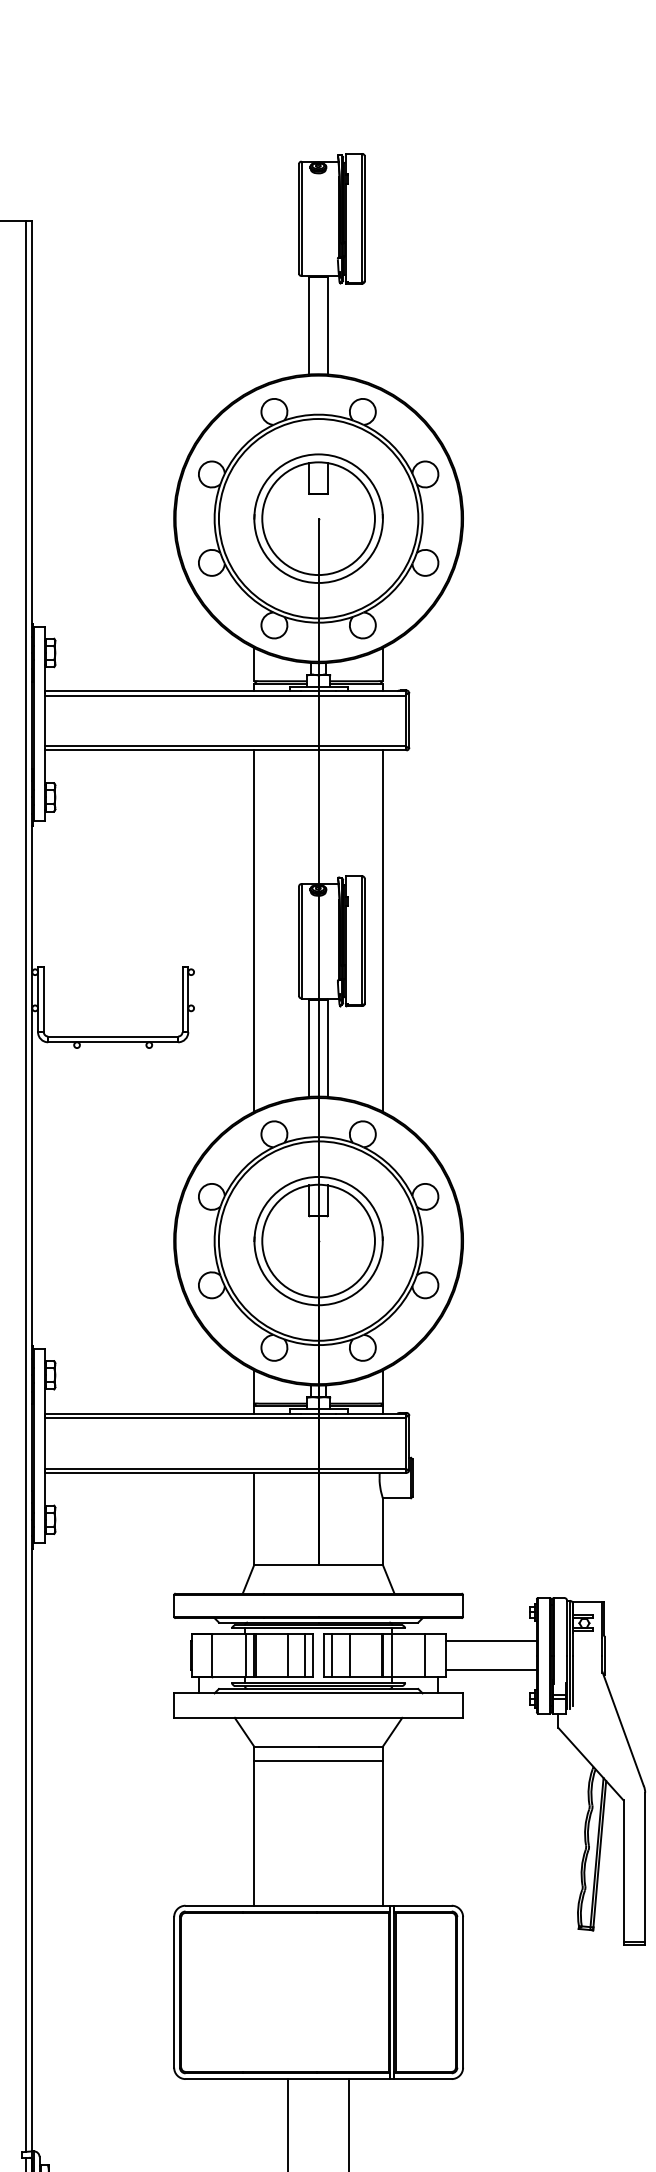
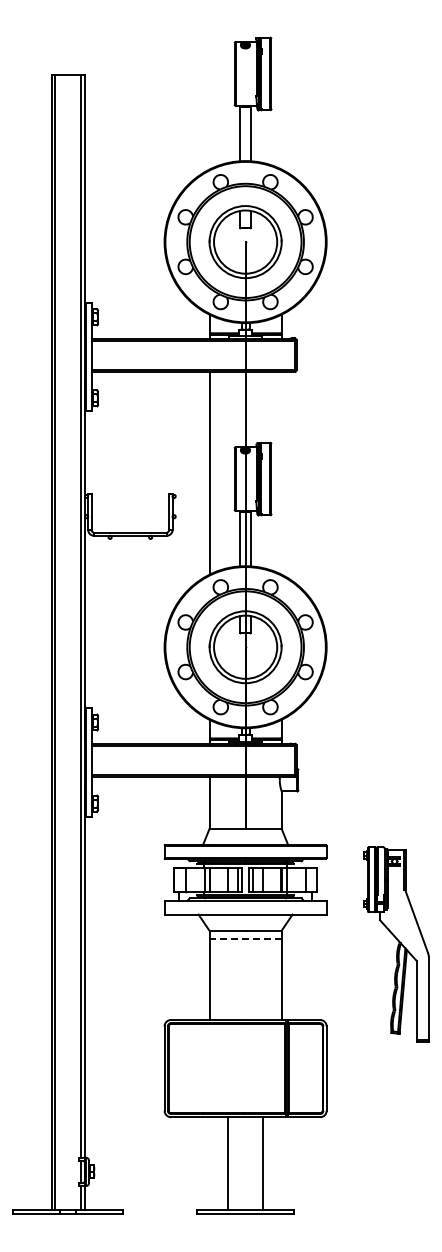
line: (382, 931) -> (281, 473), removed
line: (489, 1640) -> (341, 871), removed
line: (489, 1669) -> (341, 887), removed
line: (318, 1760) -> (245, 938), solid -> dashed

